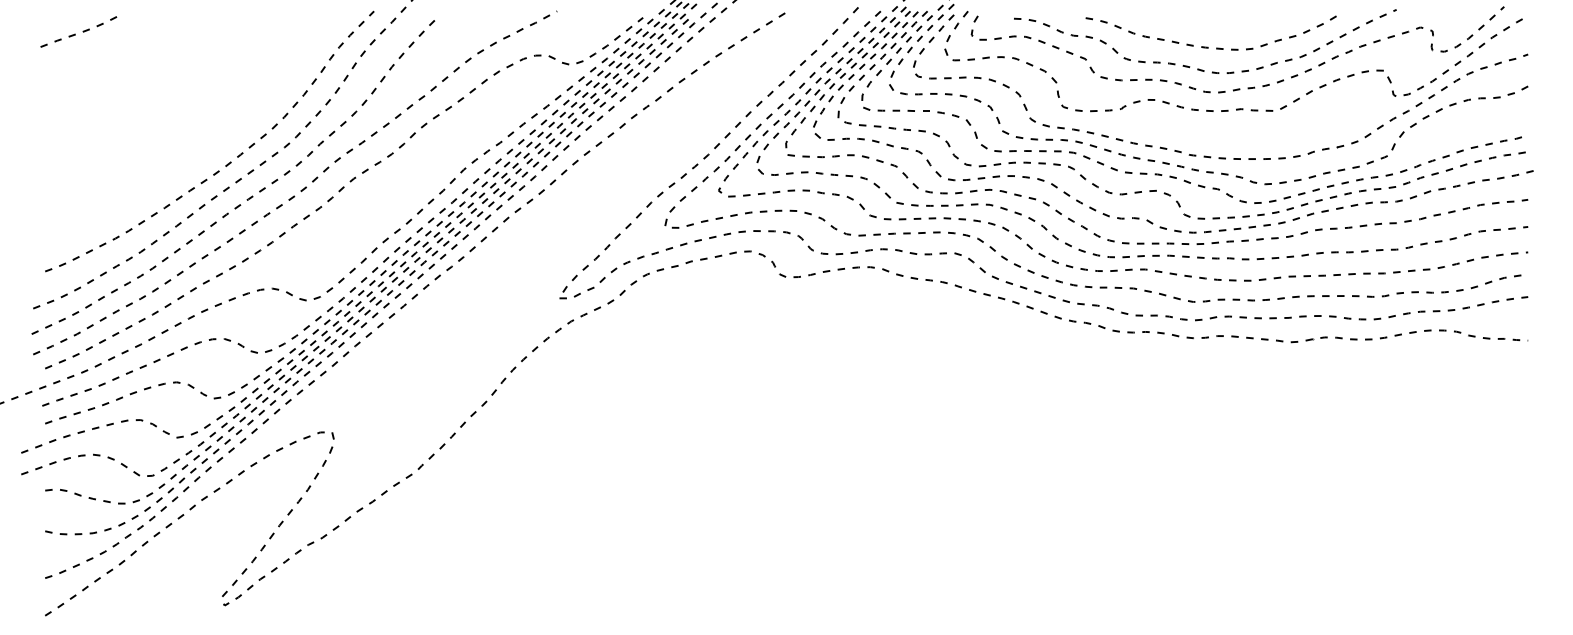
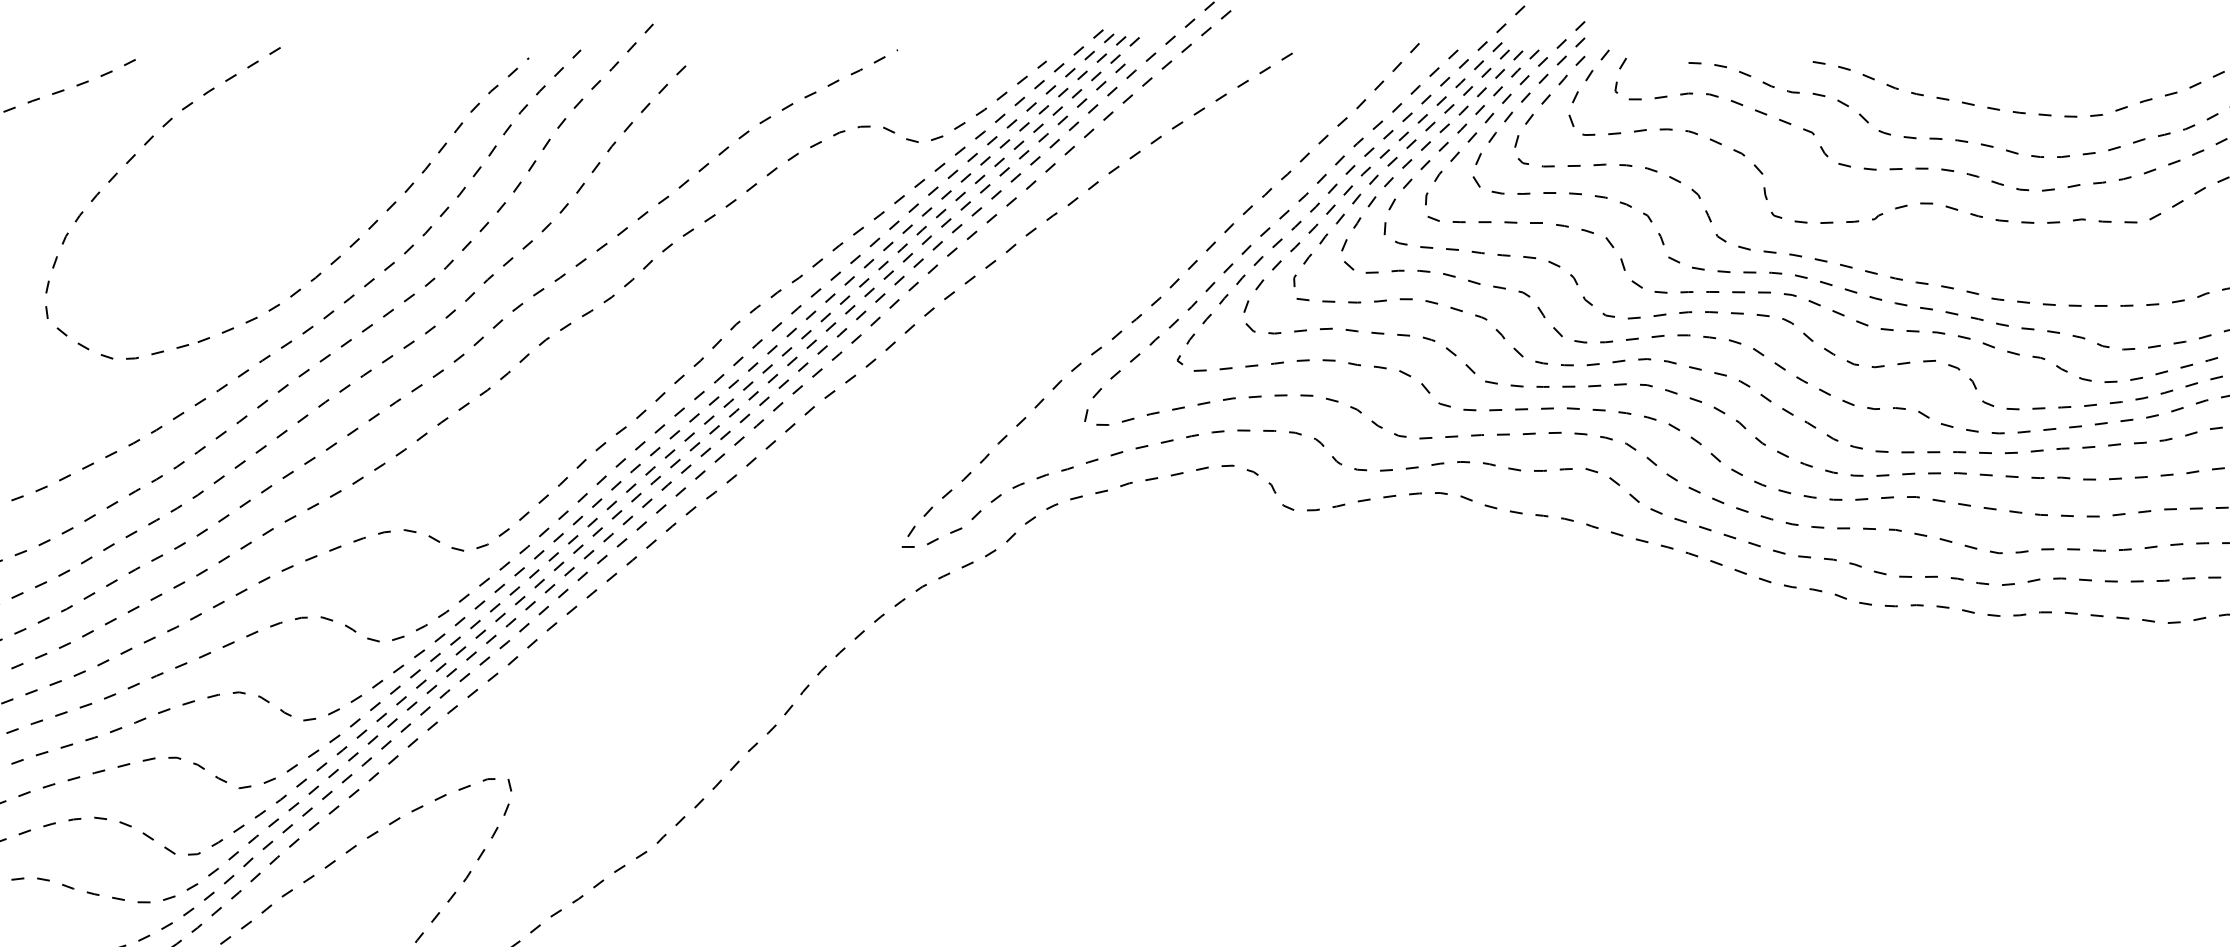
part: (234, 129) -> (339, 254), added

